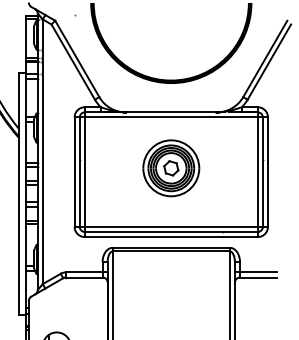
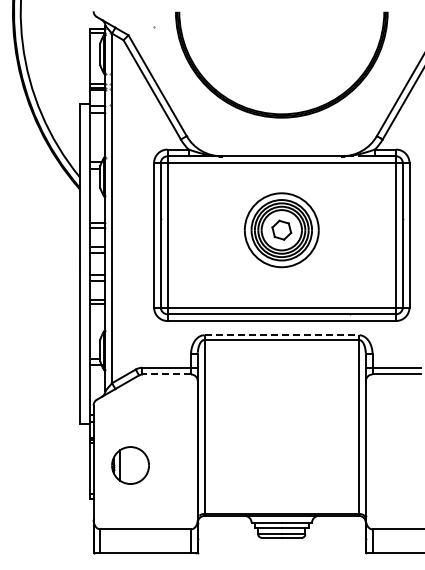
line: (171, 248) -> (282, 335), solid -> dashed
line: (84, 277) -> (166, 374), solid -> dashed

